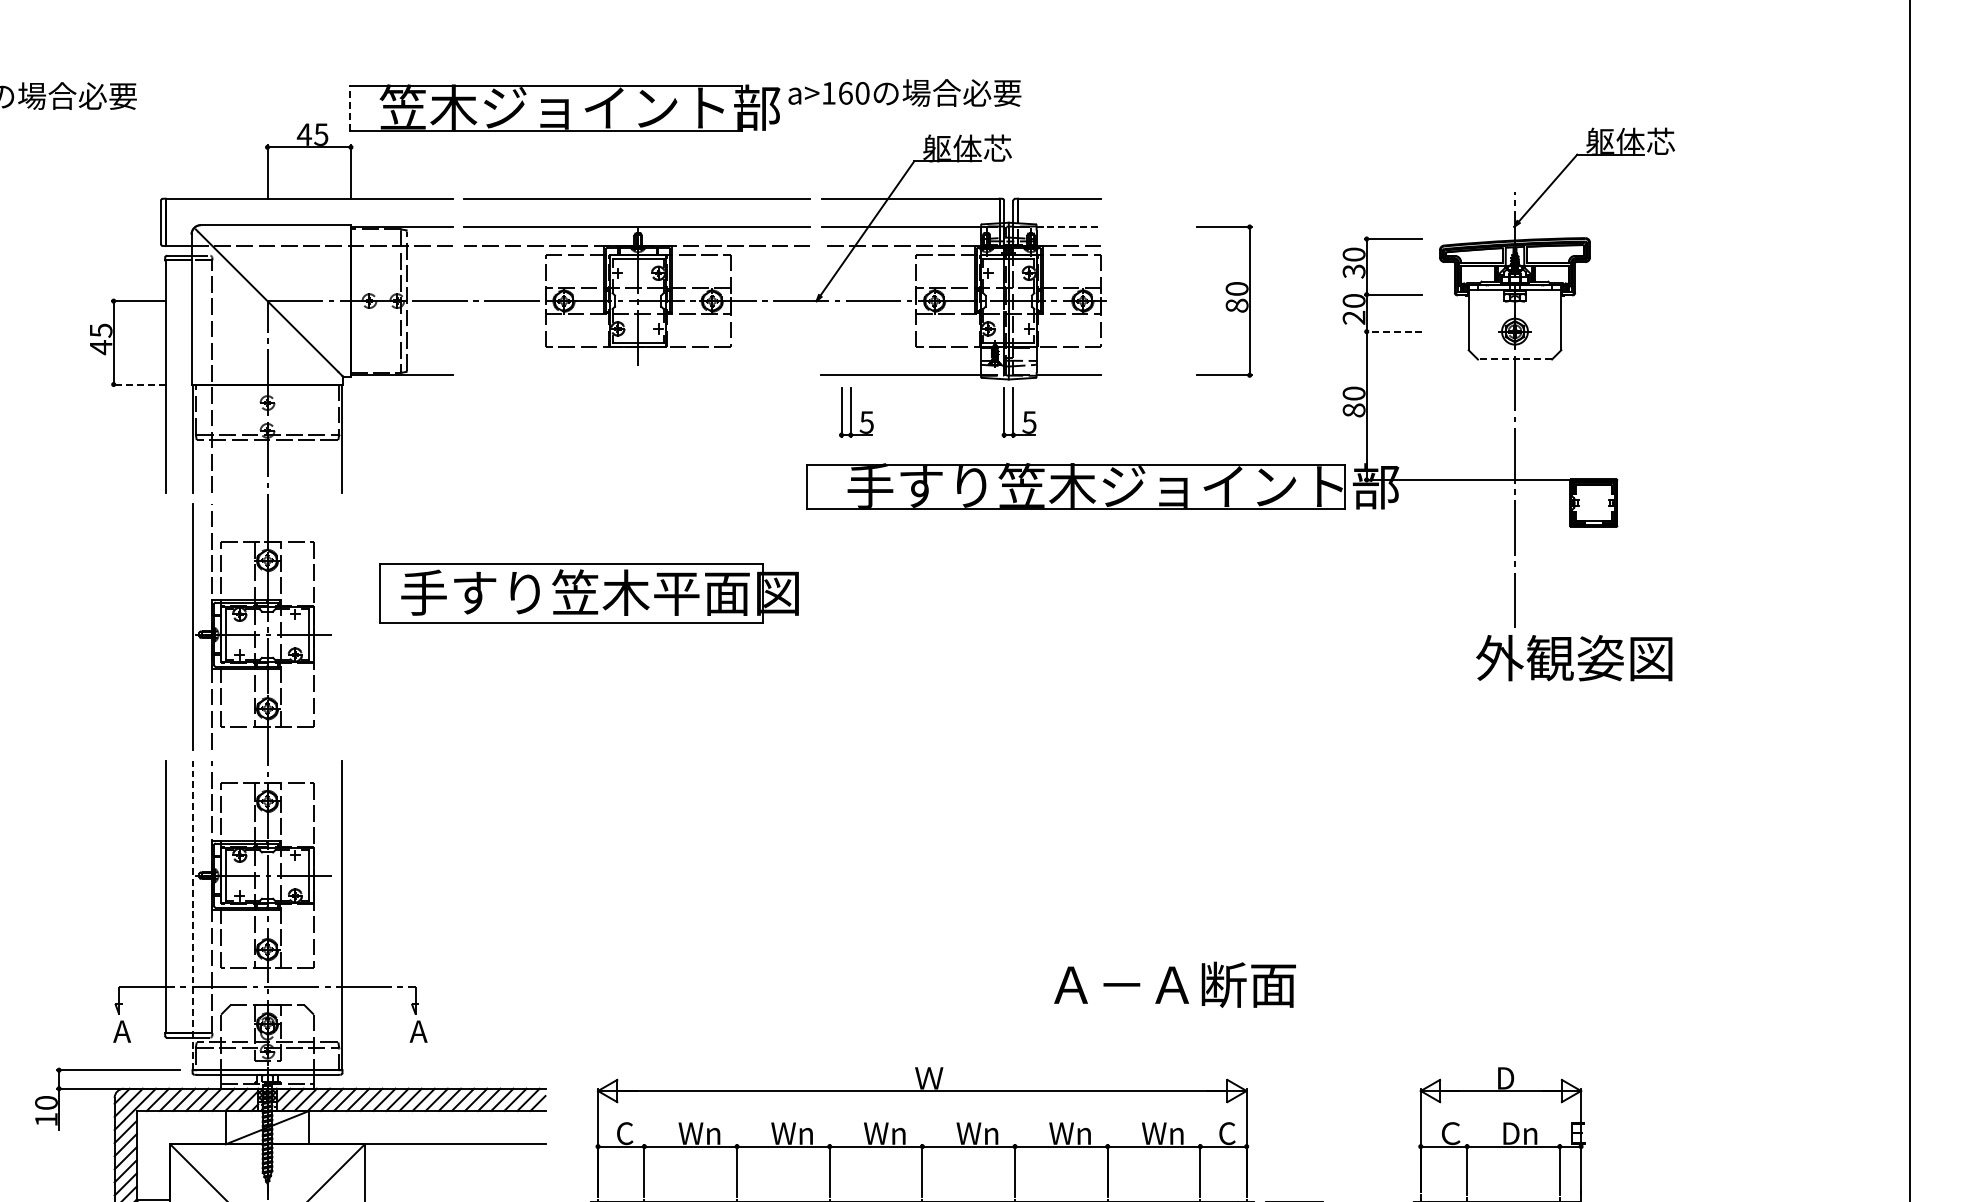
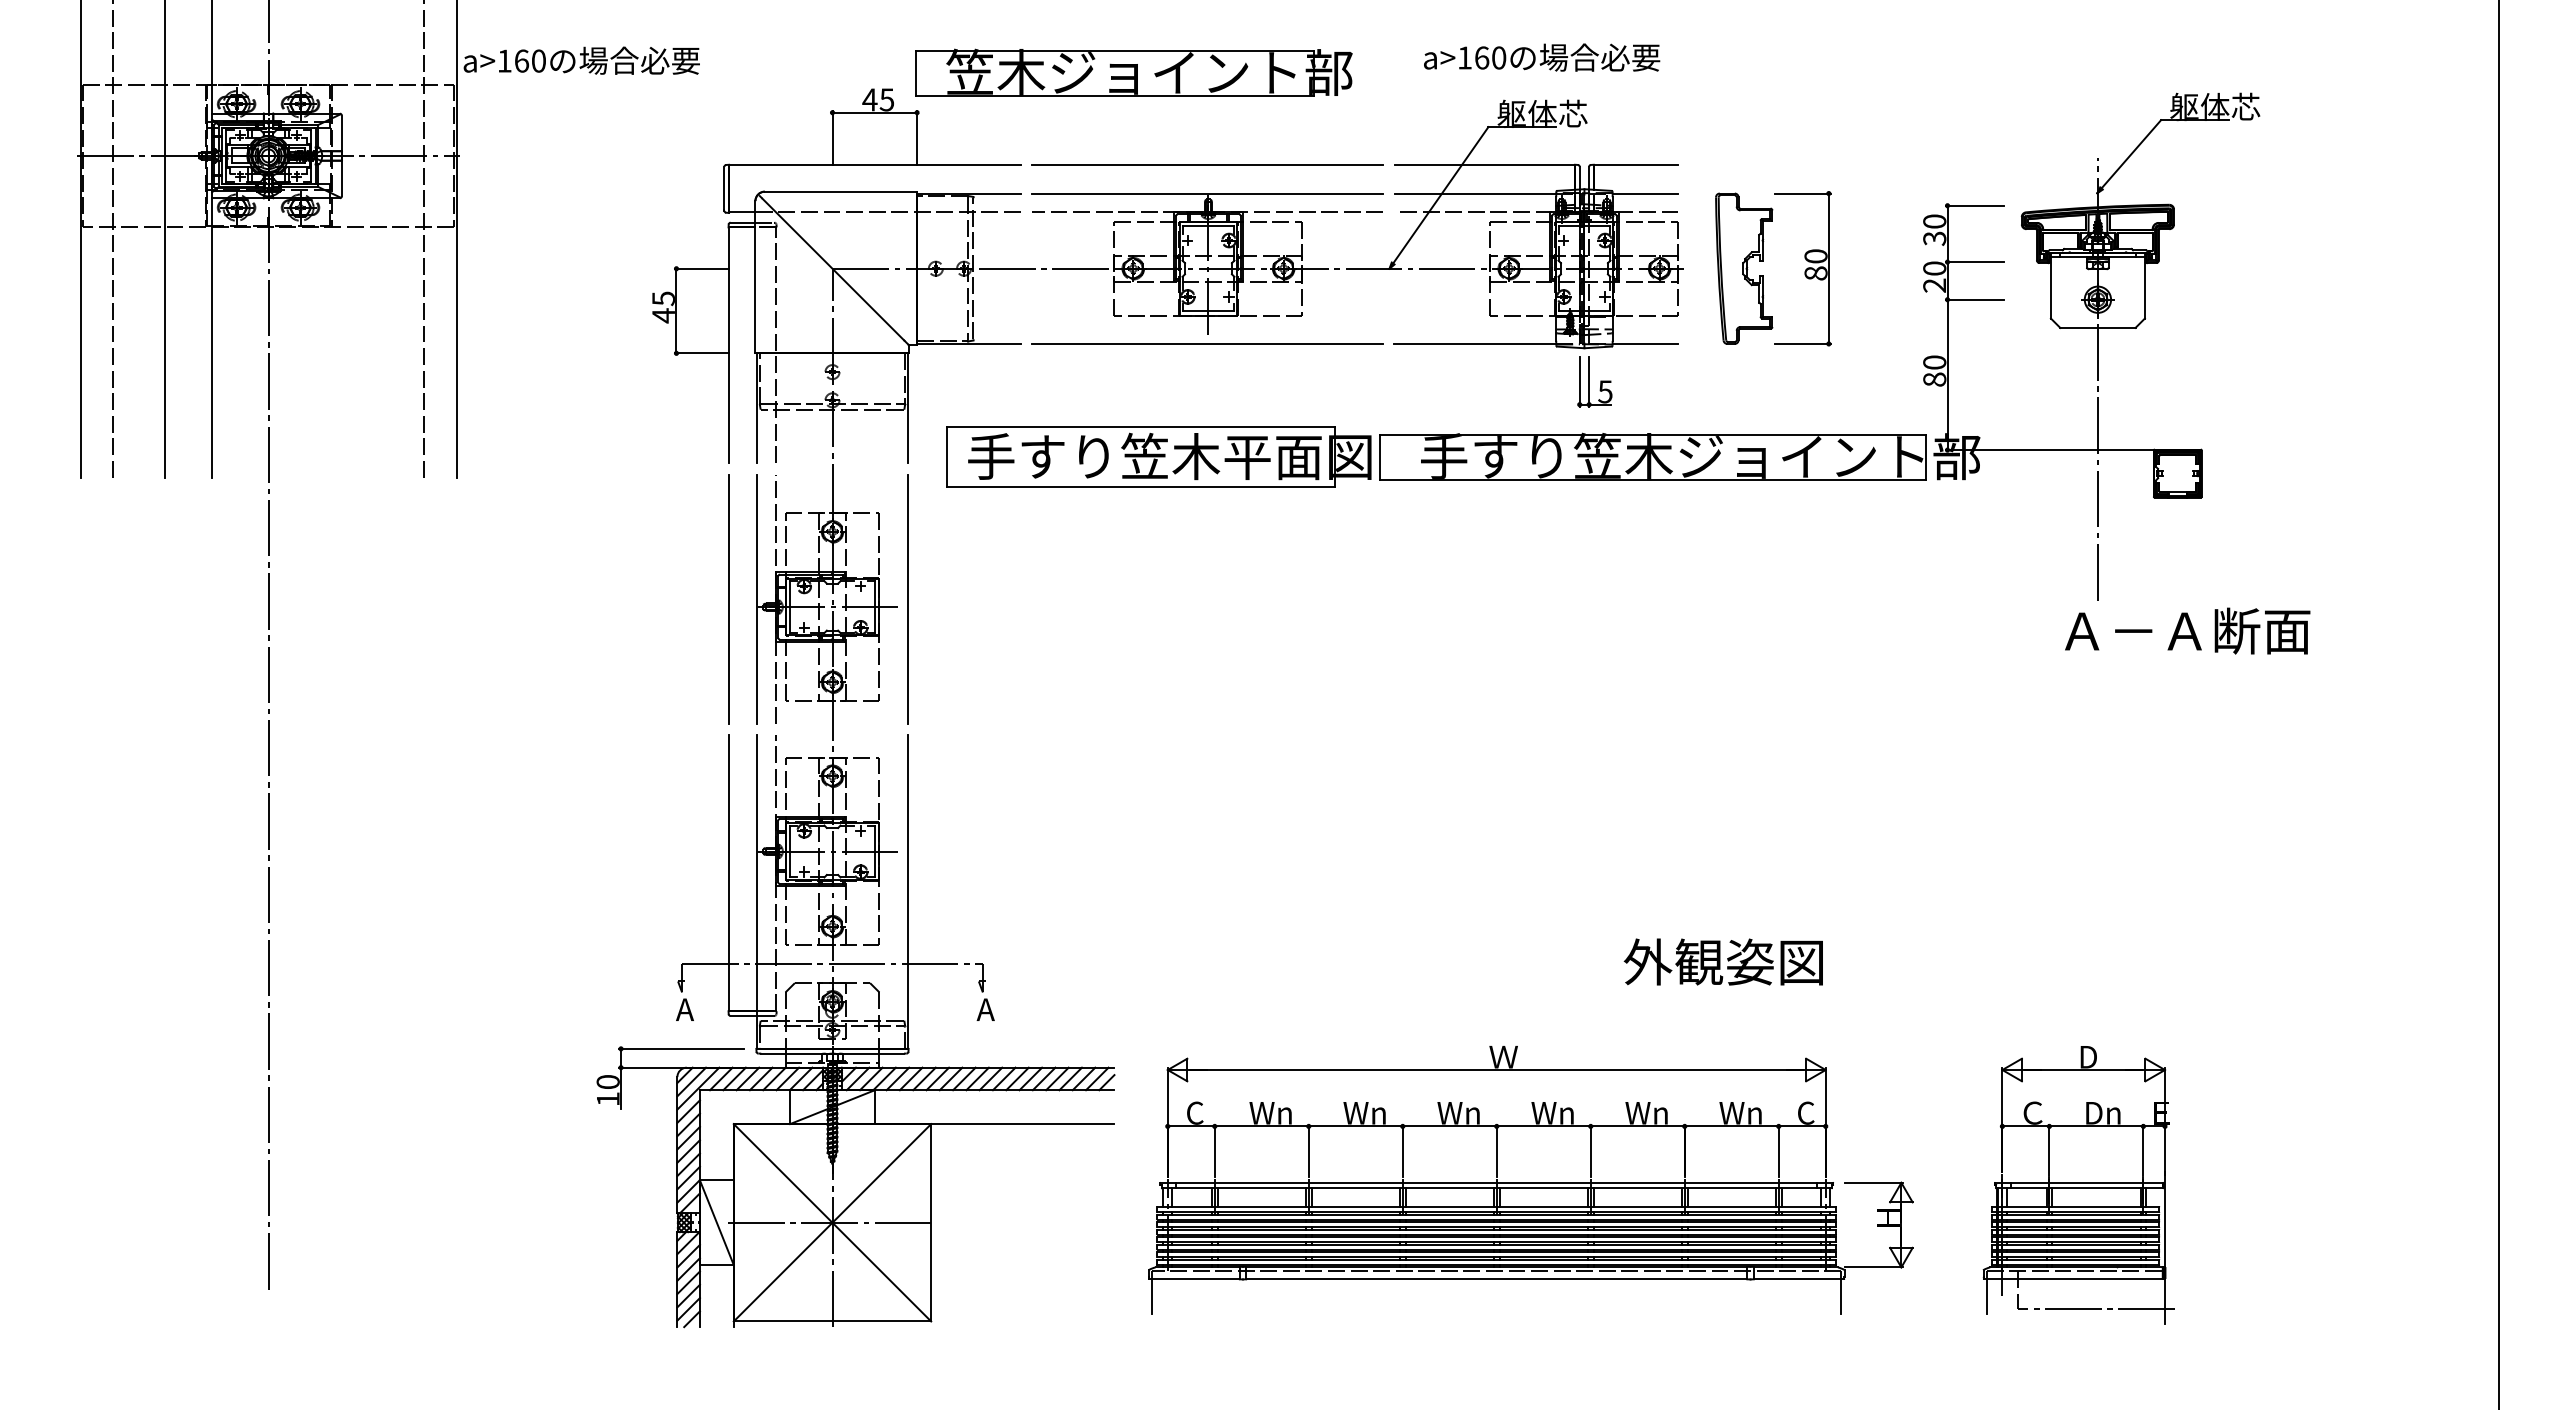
text: (905, 92) -> (1542, 57), moved
line: (350, 108) -> (916, 73), dashed -> solid
line: (1068, 226) -> (1645, 193), dashed -> solid
part: (1166, 300) -> (1744, 268), added
line: (1393, 331) -> (1974, 299), dashed -> solid
line: (1514, 359) -> (2097, 327), dashed -> solid
line: (637, 374) -> (1207, 343), added
line: (138, 384) -> (701, 353), dashed -> solid
part: (856, 412) -> (1429, 381), removed
part: (588, 592) -> (1158, 456), moved
line: (341, 626) -> (907, 598), added
line: (165, 627) -> (728, 599), added
text: (1600, 657) -> (2184, 630), 外観姿図 -> Ａ－Ａ断面
line: (193, 916) -> (757, 892), dashed -> solid
text: (1171, 984) -> (1749, 961), Ａ－Ａ断面 -> 外観姿図

